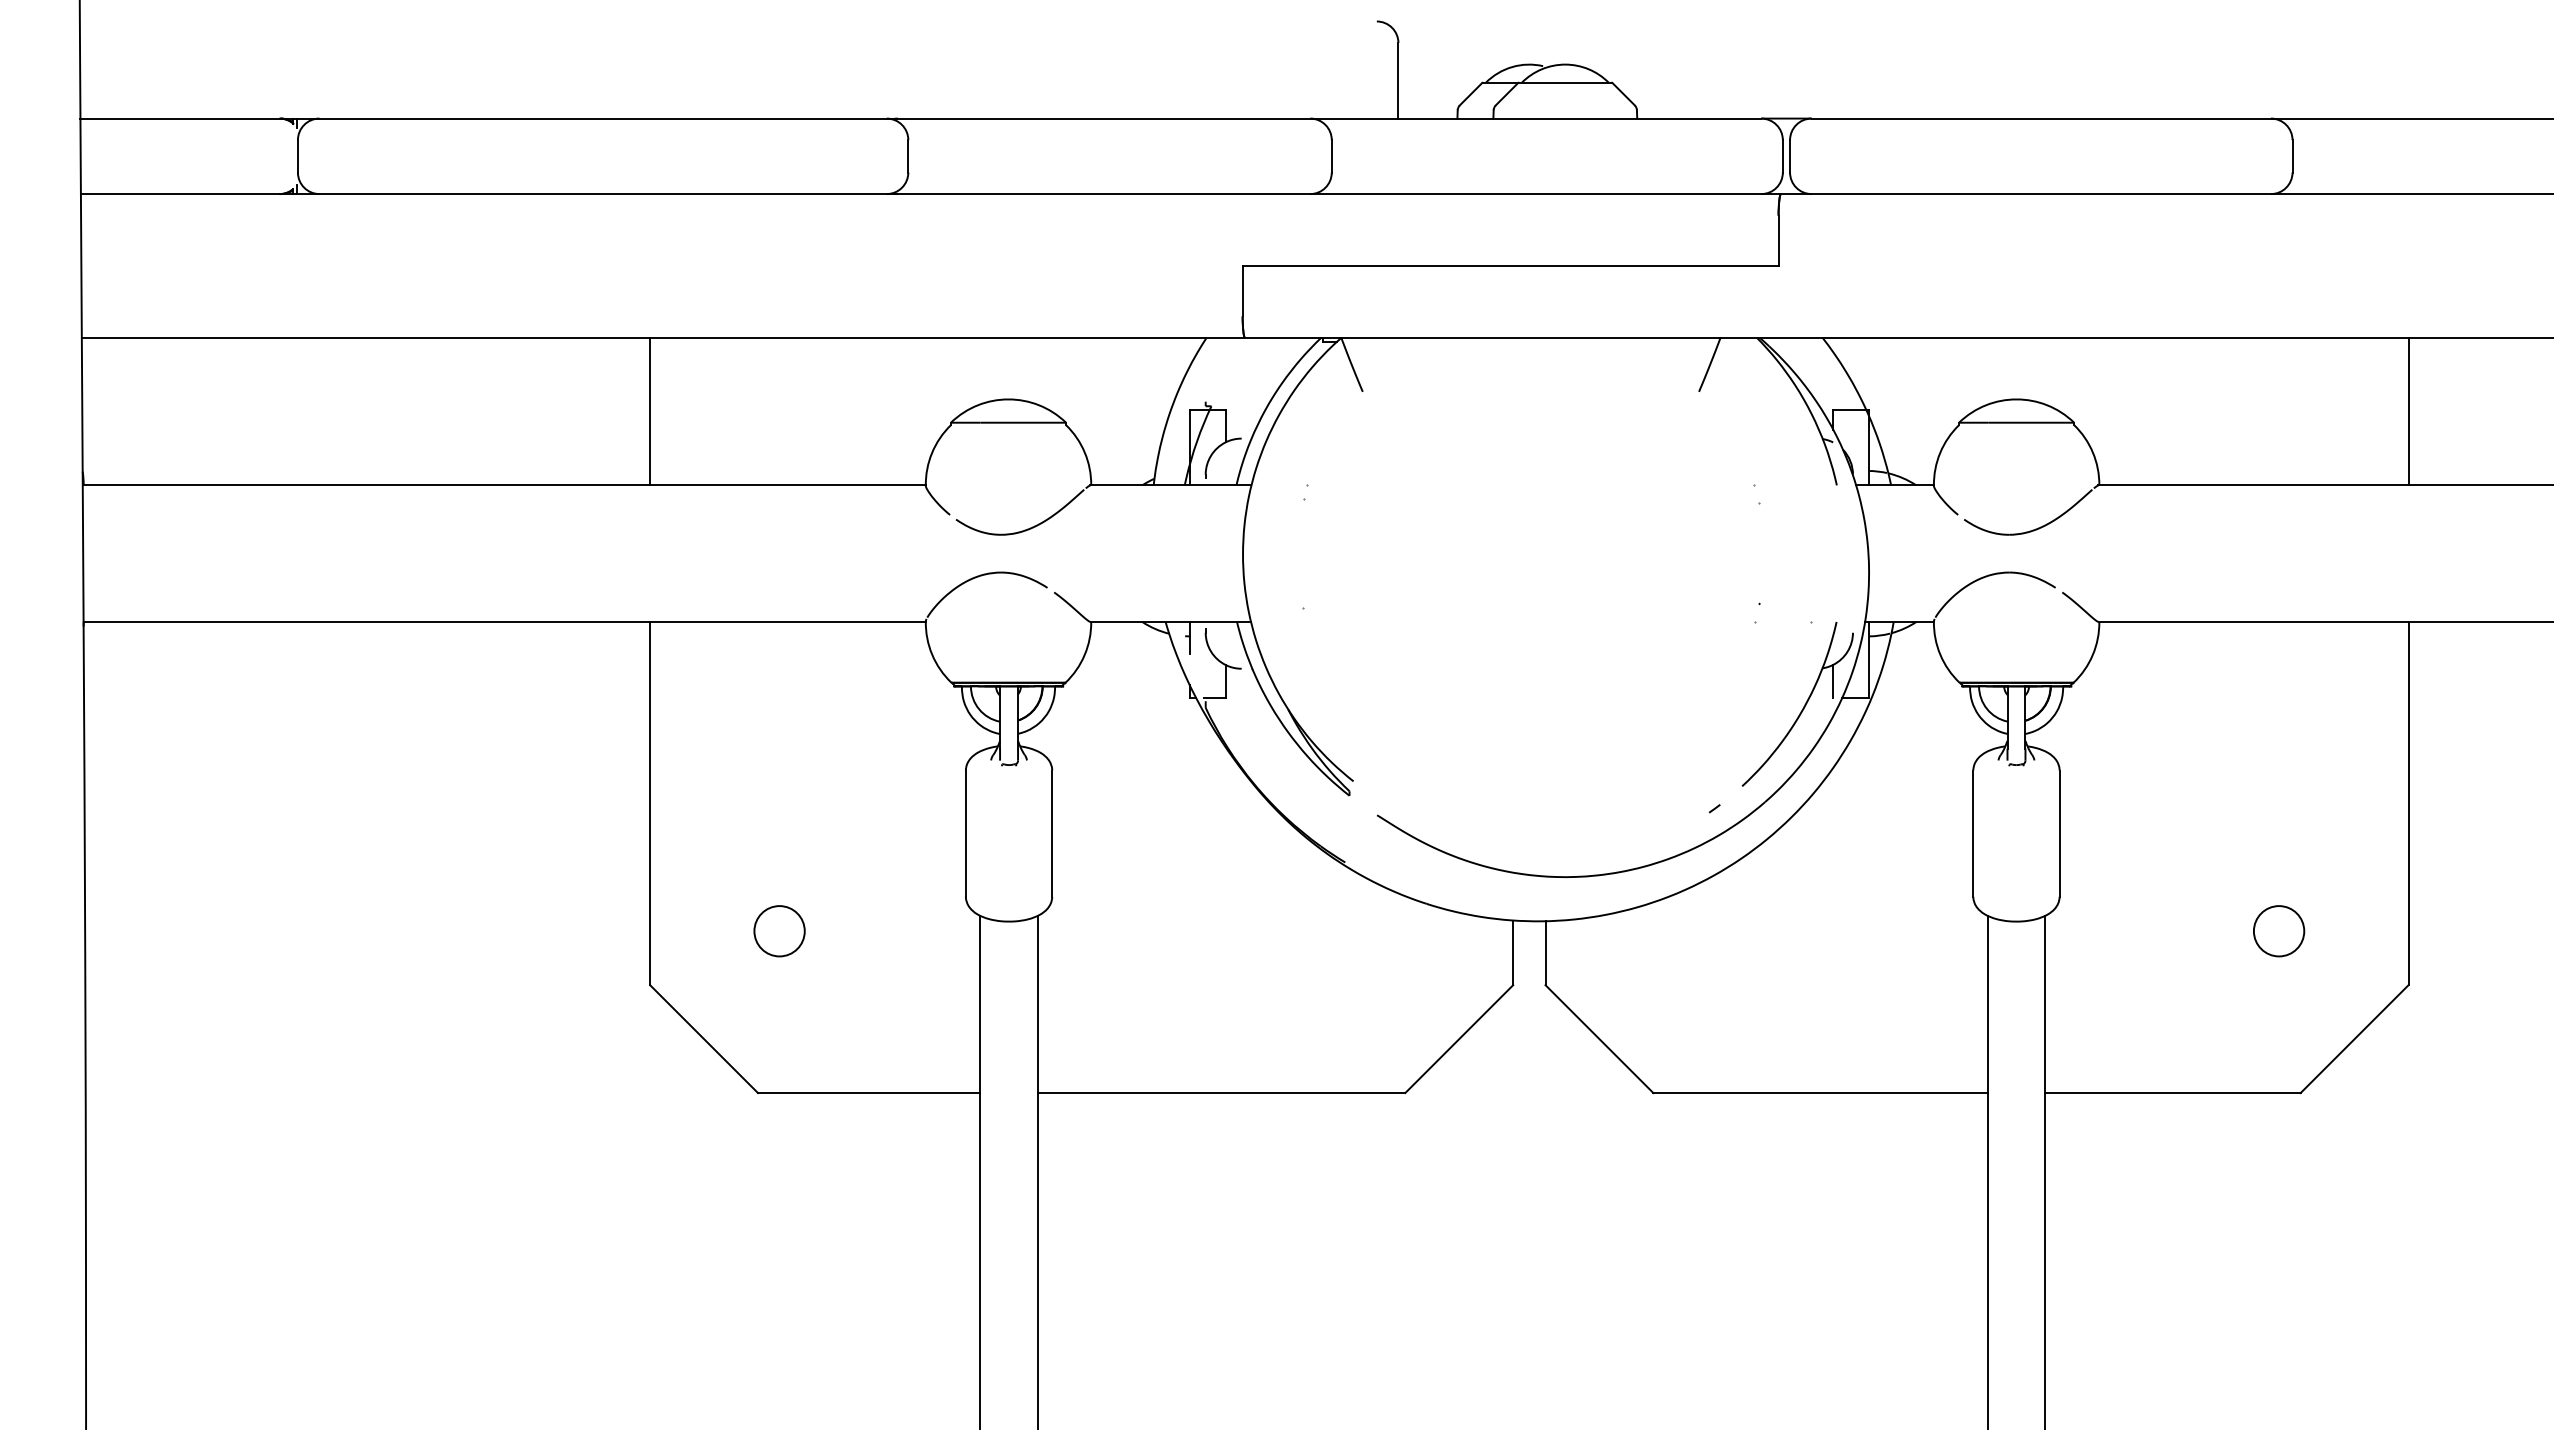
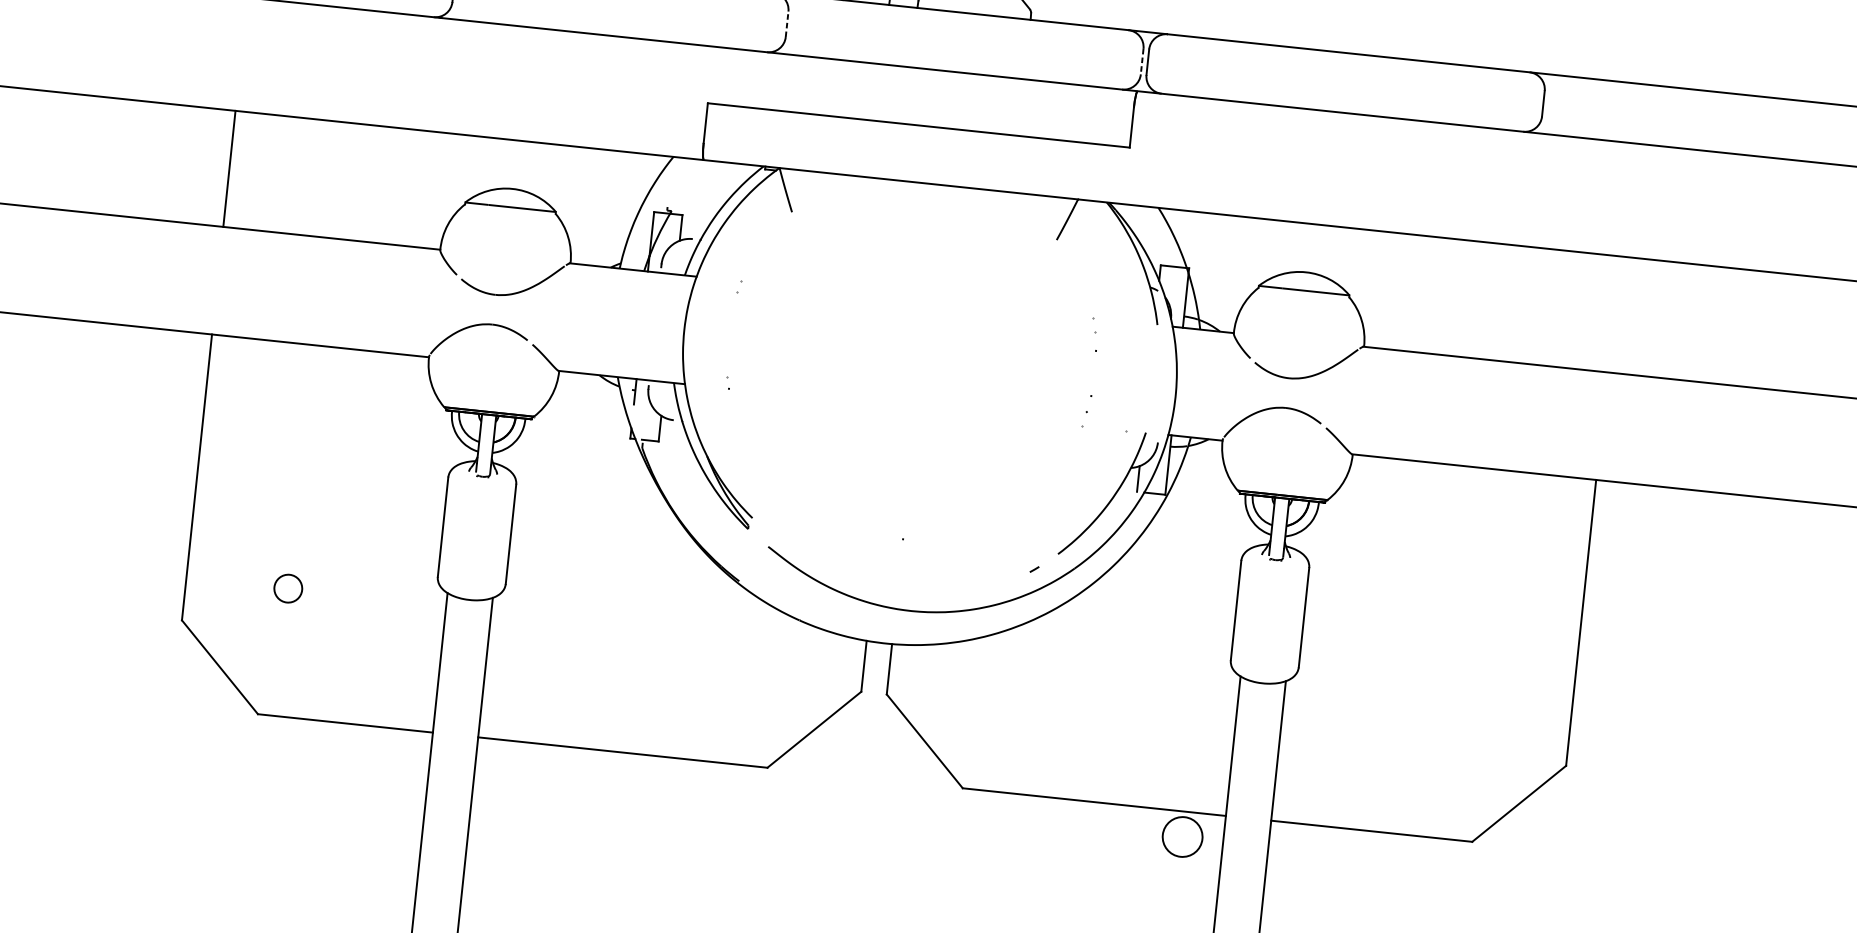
line: (1331, 155) -> (786, 23), solid -> dashed
line: (1782, 156) -> (1141, 61), solid -> dashed
line: (2408, 411) -> (1613, 314), removed
circle: (779, 931) -> (288, 588), size x0.7
circle: (2279, 931) -> (1182, 837), moved

